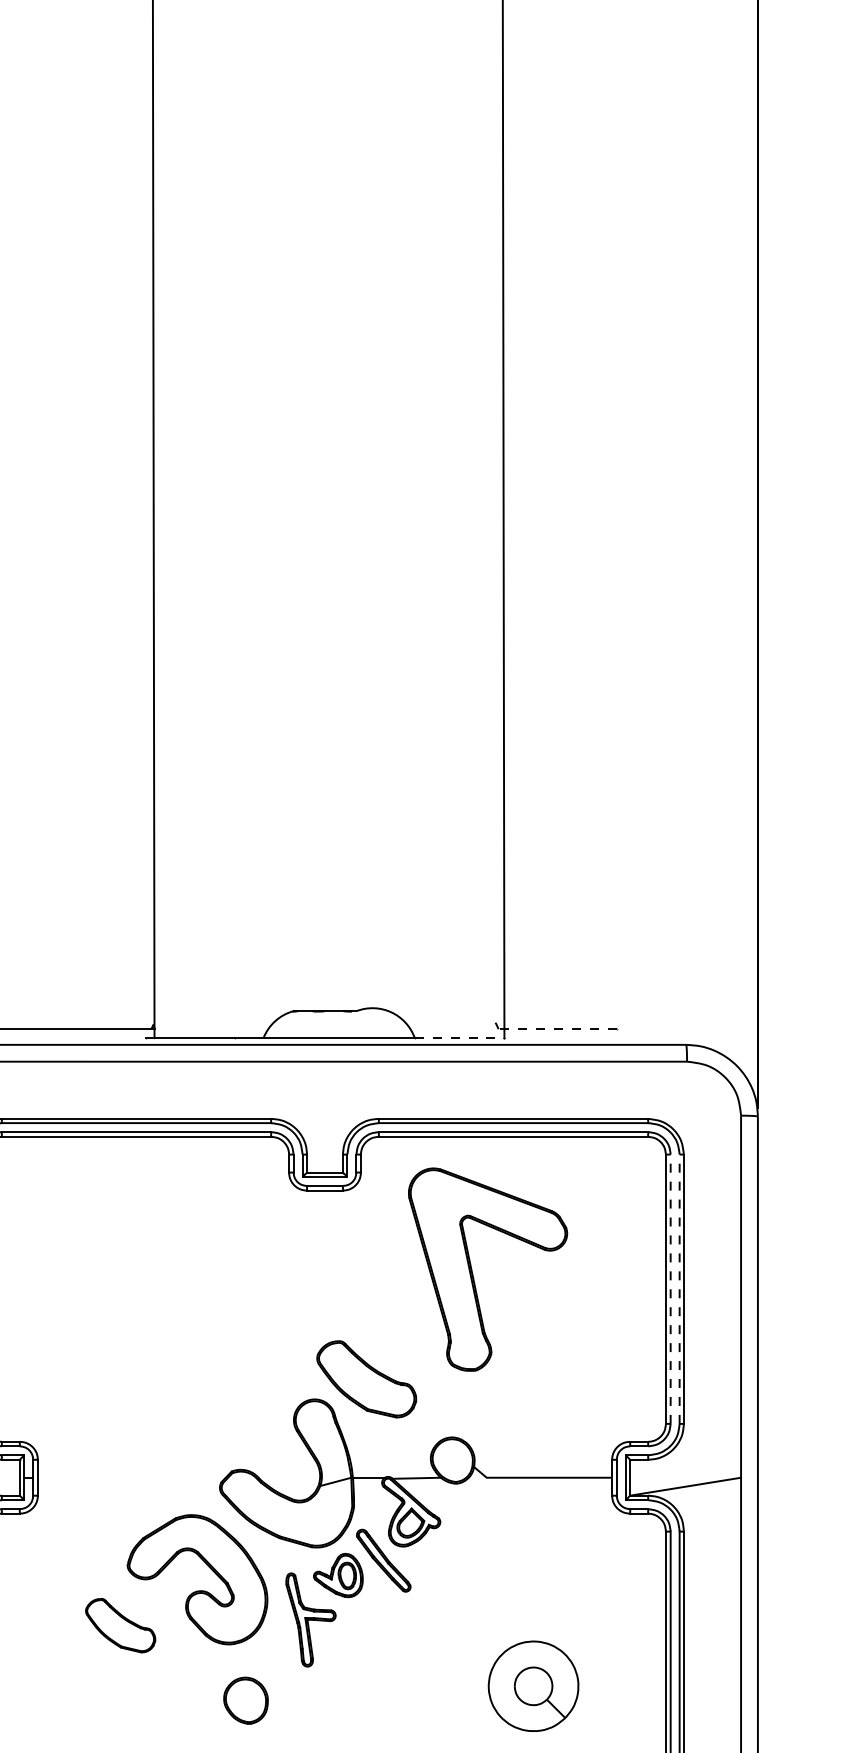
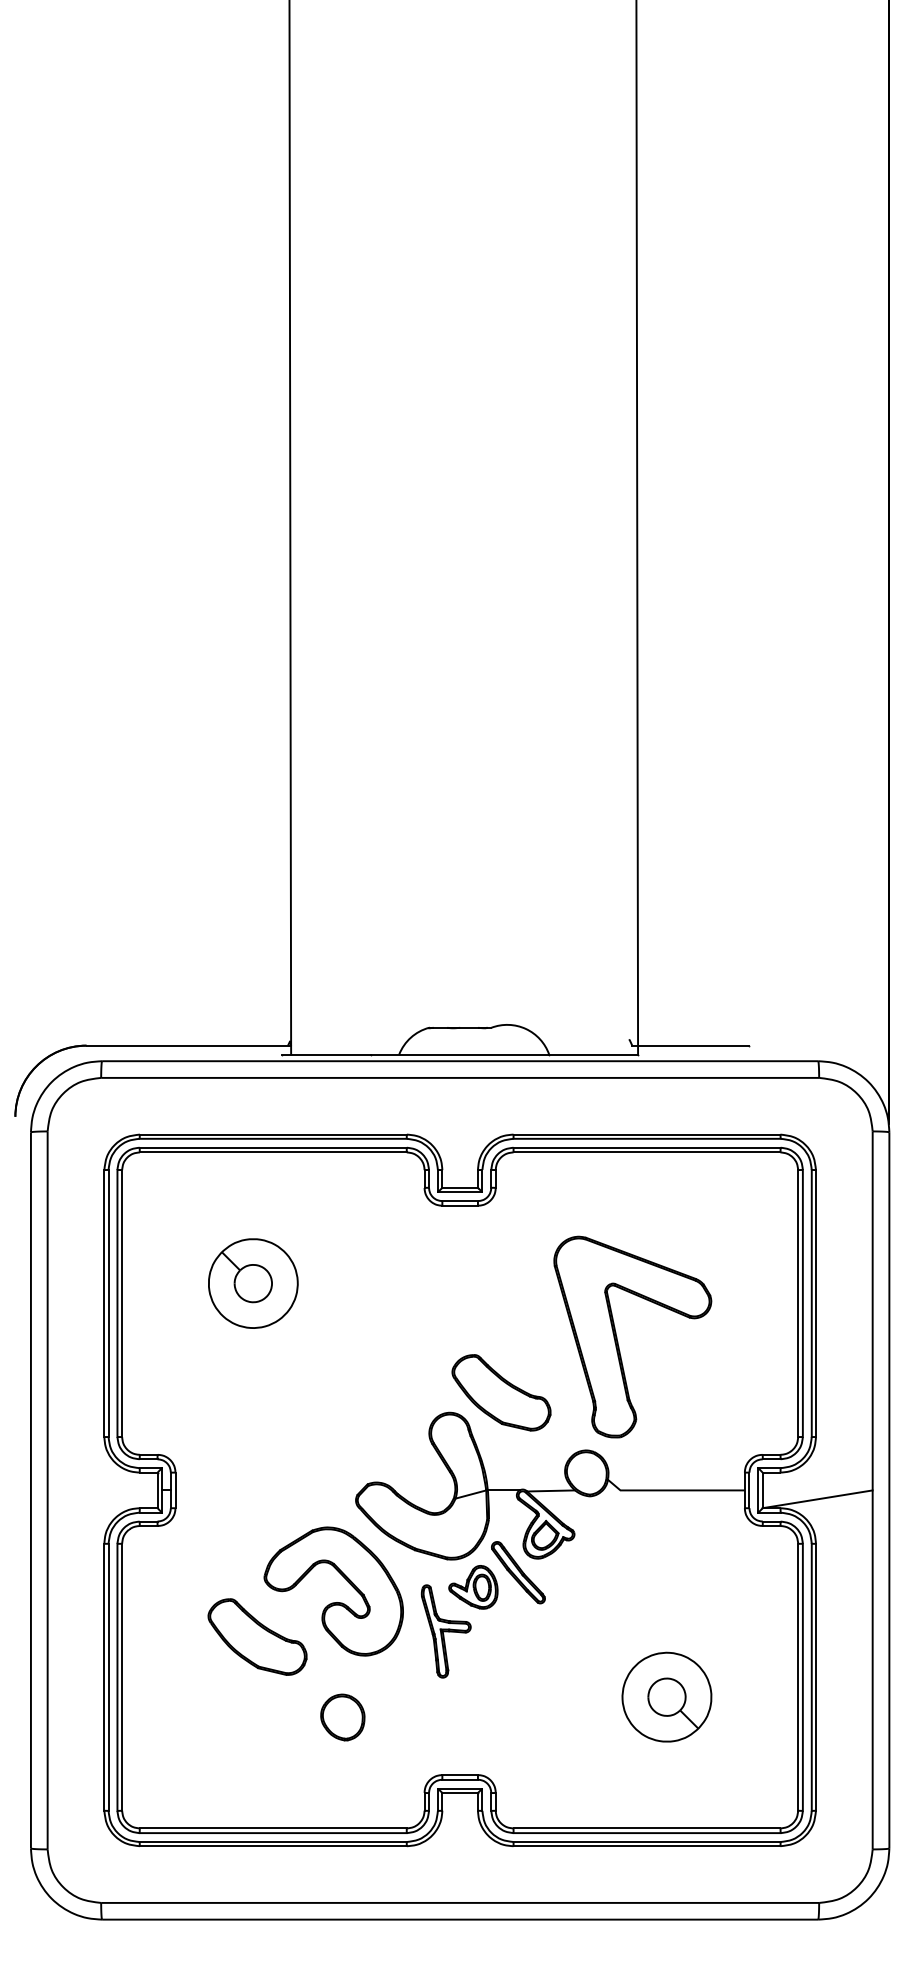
line: (557, 1029) -> (690, 1045), dashed -> solid
line: (460, 1038) -> (594, 1054), dashed -> solid
part: (116, 1269) -> (253, 1283), added
part: (473, 1274) -> (618, 1341), moved
line: (670, 1289) -> (802, 1303), dashed -> solid
line: (679, 1289) -> (811, 1303), dashed -> solid
part: (120, 1625) -> (257, 1636), size x1.43
part: (245, 1700) -> (342, 1717), moved

